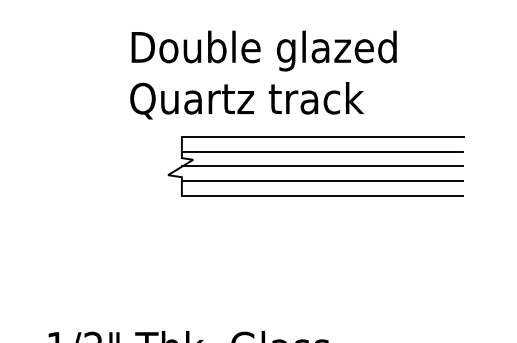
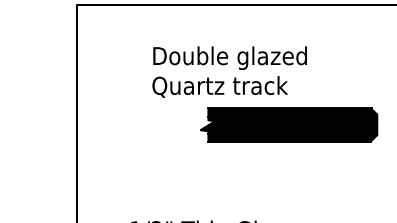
text: (263, 73) -> (229, 71), moved
fill: (321, 167) -> (289, 125), added

